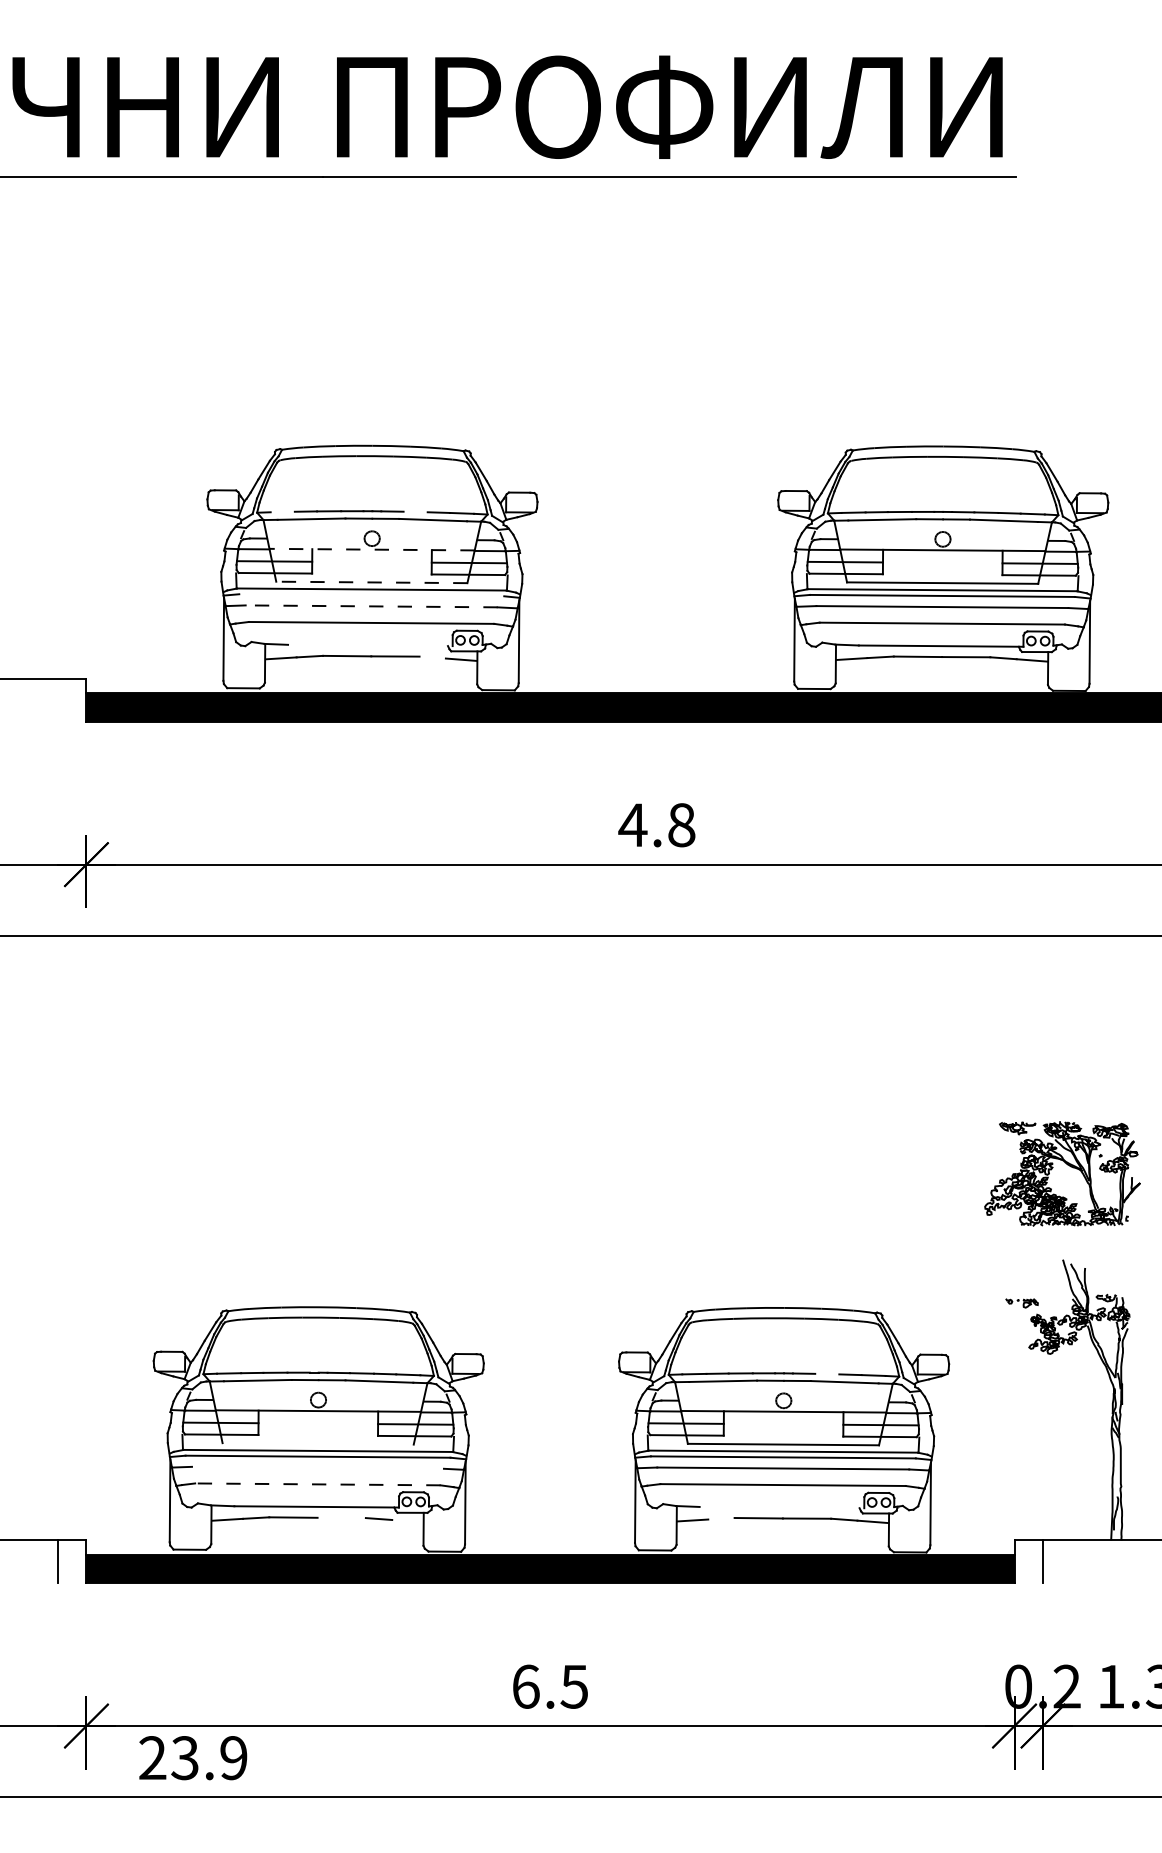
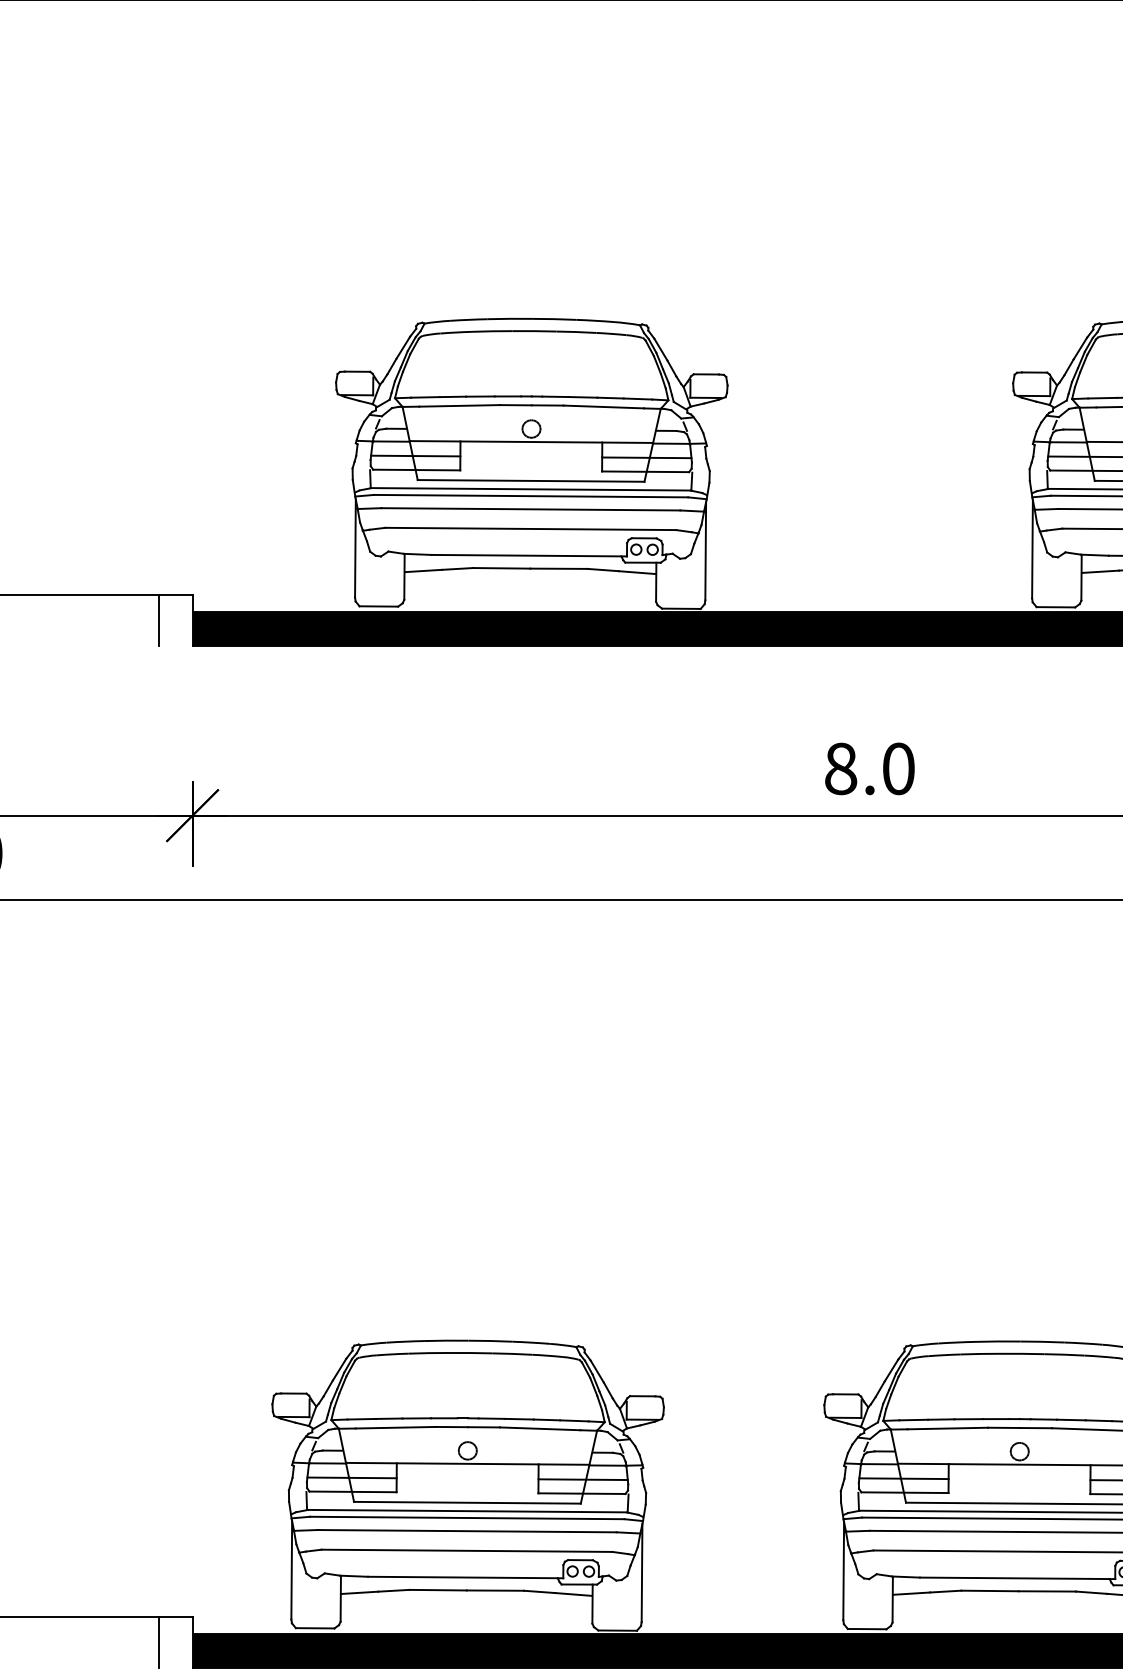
line: (282, 511) -> (425, 396), added
line: (415, 511) -> (582, 396), added
line: (372, 549) -> (531, 441), dashed -> solid
line: (371, 582) -> (530, 480), dashed -> solid
line: (371, 595) -> (530, 496), added
line: (371, 606) -> (530, 509), dashed -> solid
line: (370, 645) -> (529, 555), added
line: (432, 657) -> (603, 569), added
line: (57, 700) -> (158, 620), added
text: (656, 825) -> (868, 769), 4.8 -> 8.0
line: (827, 1373) -> (1071, 1419), added
line: (317, 1443) -> (466, 1502), added
line: (317, 1467) -> (466, 1530), added
line: (317, 1484) -> (466, 1550), dashed -> solid
line: (781, 1507) -> (1017, 1578), added
line: (341, 1517) -> (495, 1590), added
line: (721, 1518) -> (945, 1591), added
line: (407, 1520) -> (573, 1593), added

